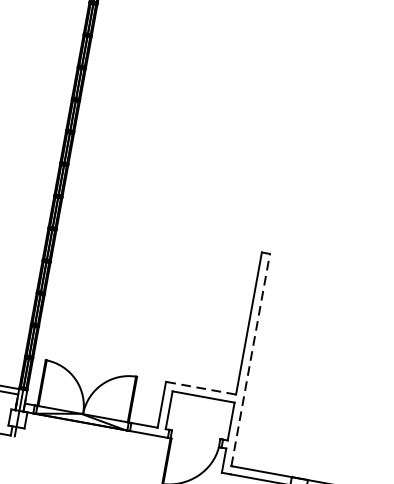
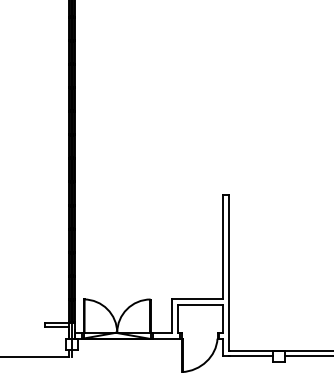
line: (250, 360) -> (228, 273), dashed -> solid
line: (201, 388) -> (197, 299), dashed -> solid

